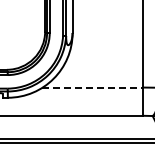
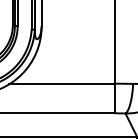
line: (92, 87) -> (62, 83), dashed -> solid

